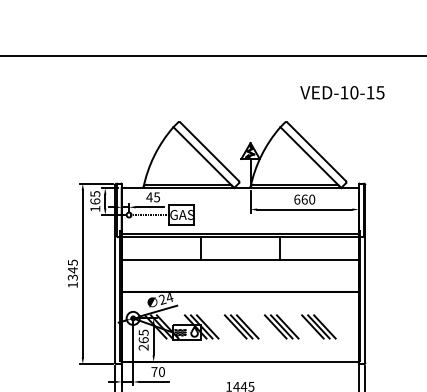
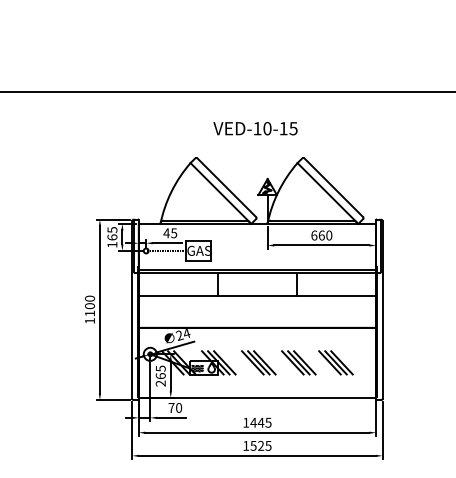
text: (342, 92) -> (255, 128), moved
text: (72, 269) -> (89, 305), 1345 -> 1100

